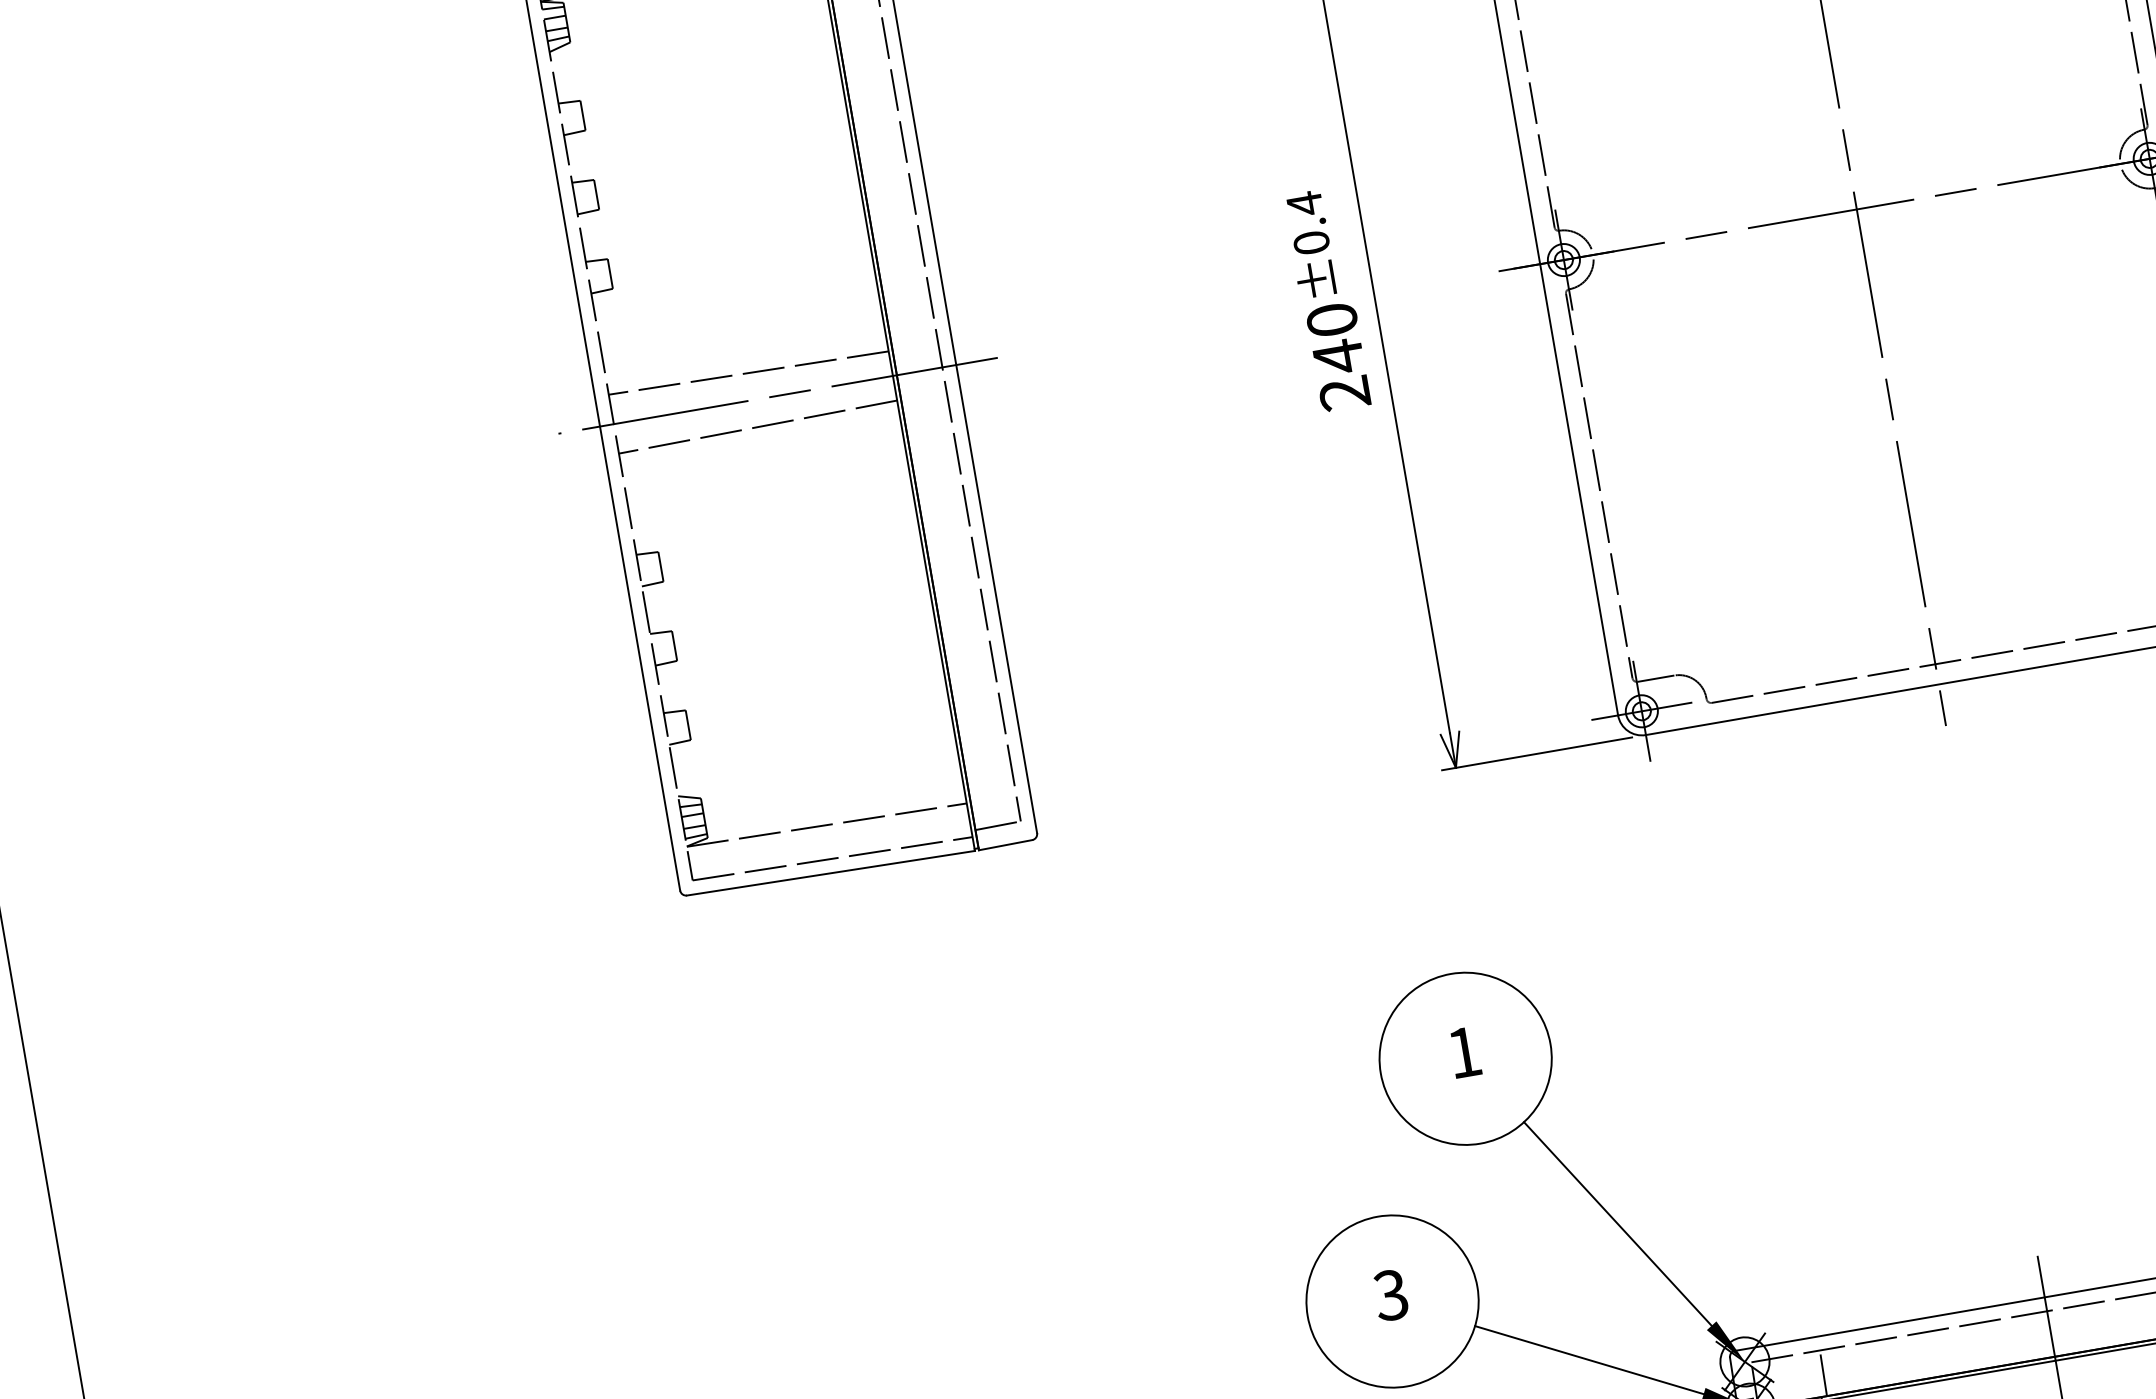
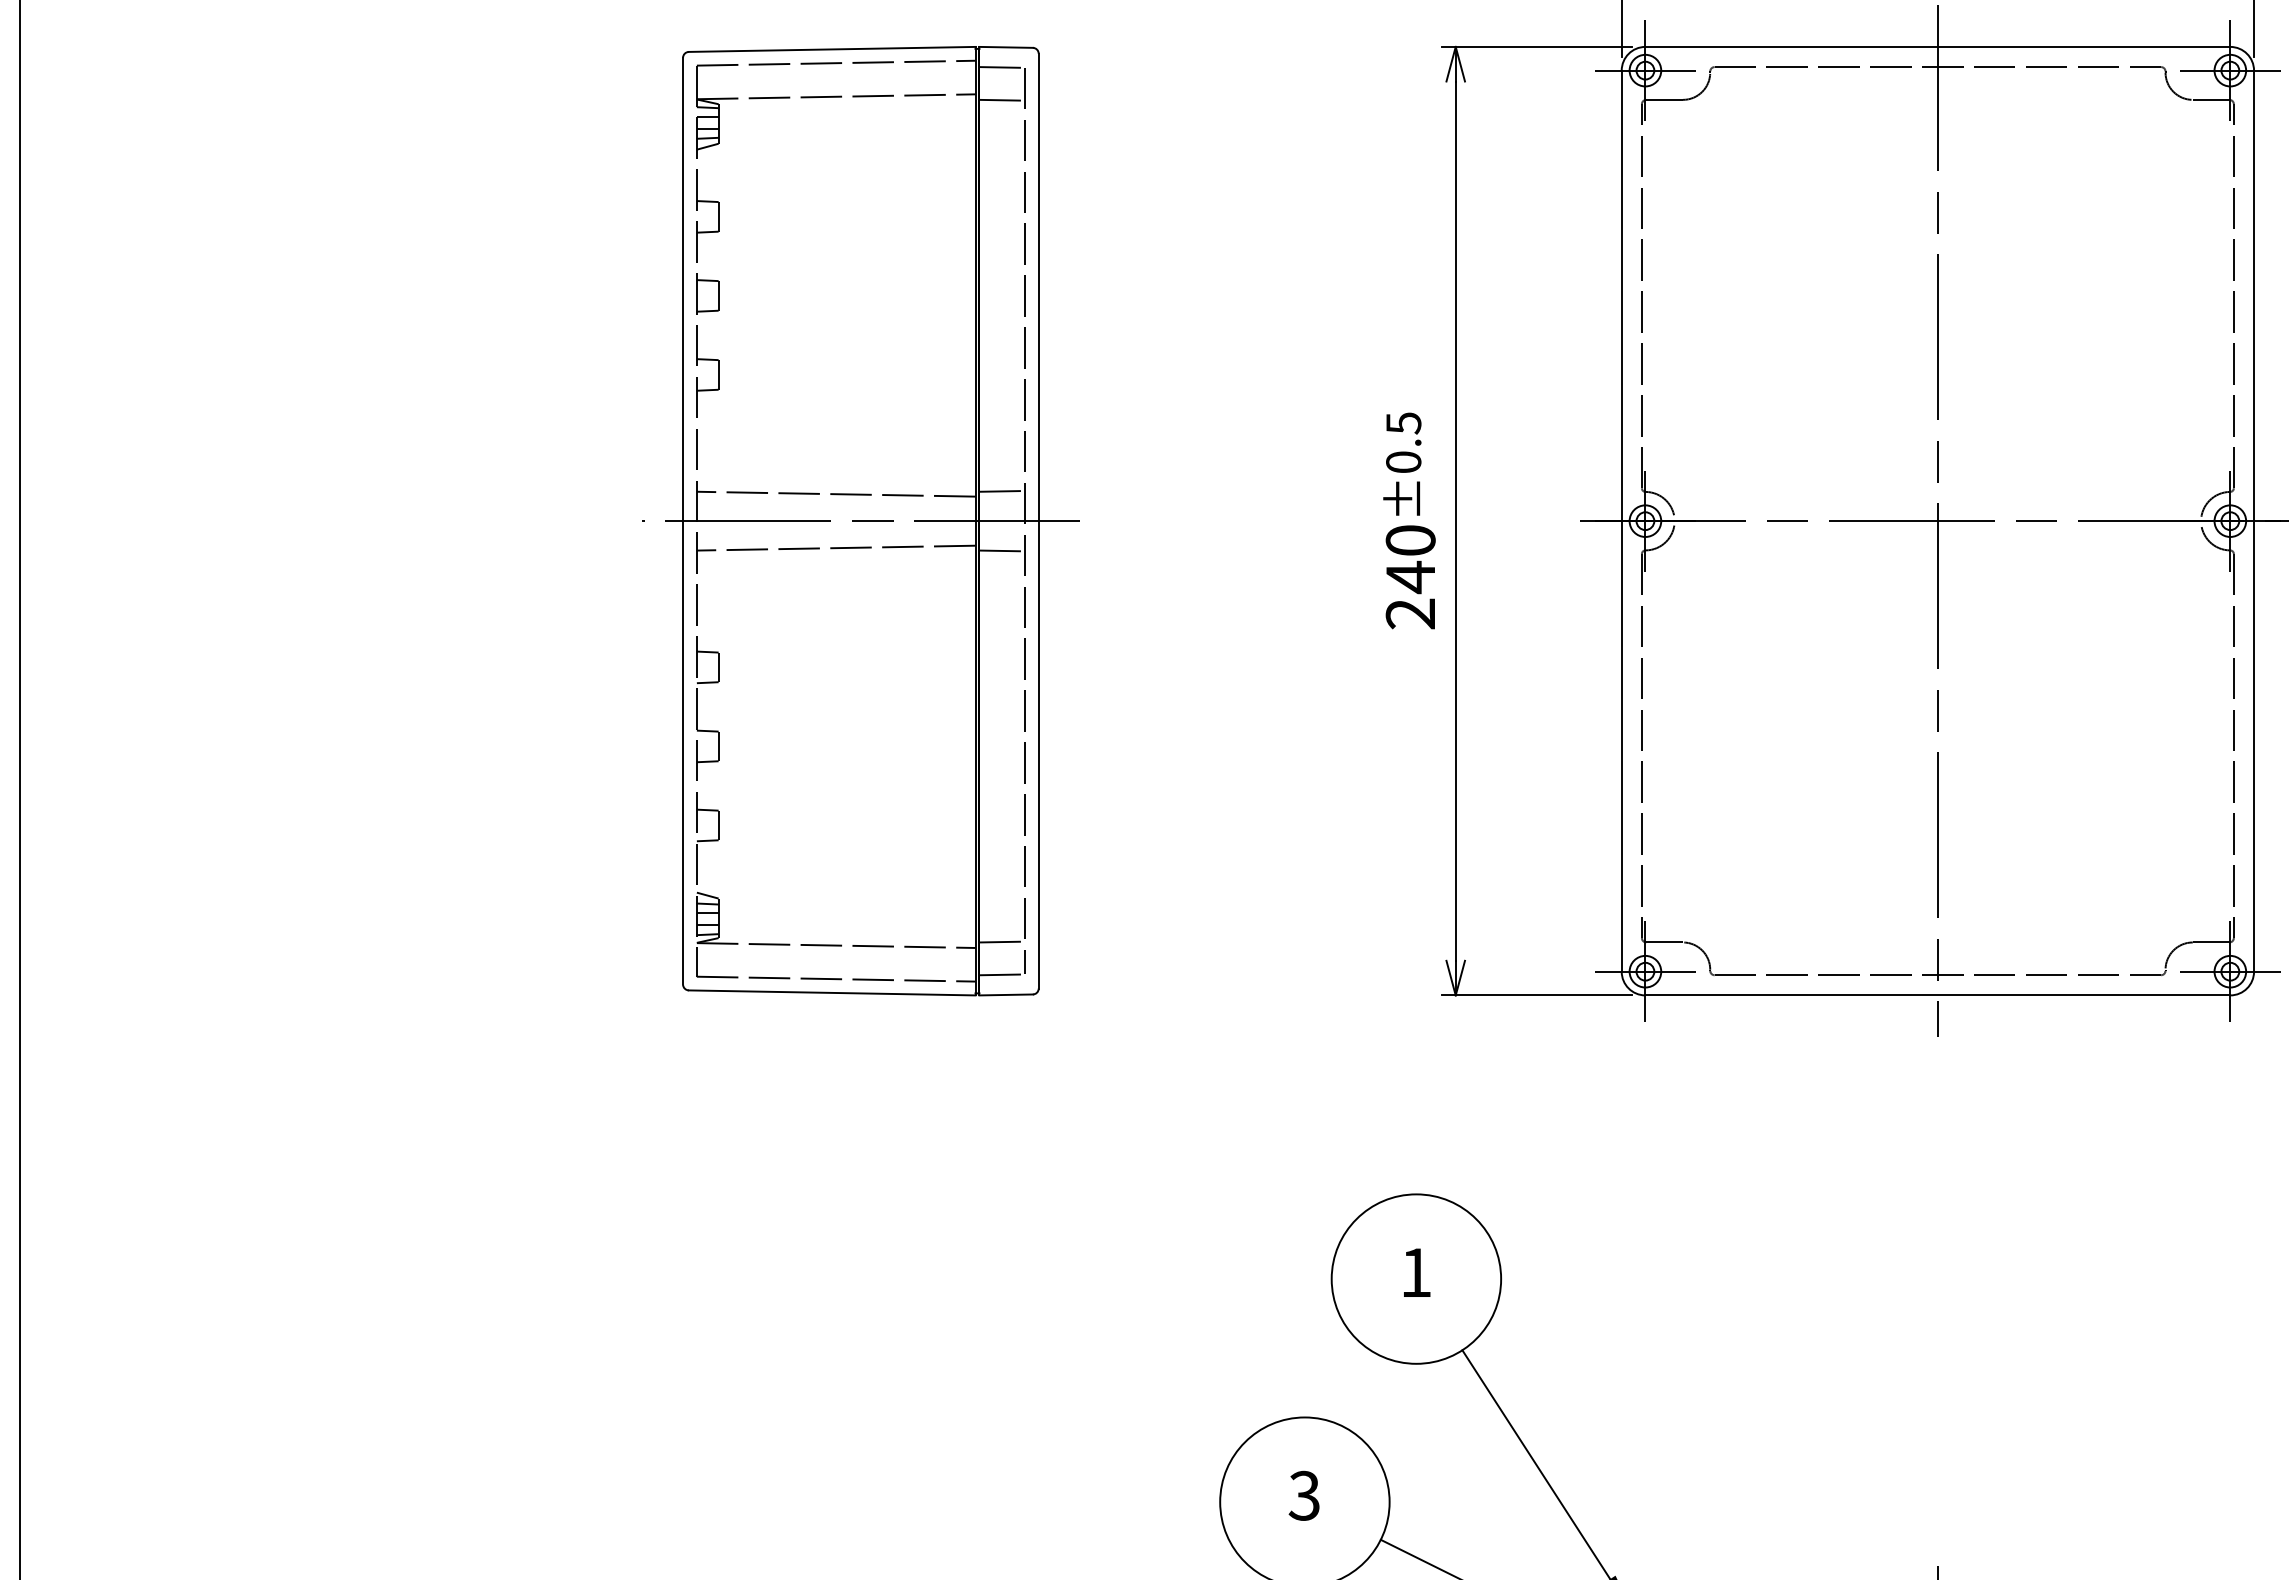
text: (1304, 204) -> (1403, 423), ±0.4 -> ±0.5
line: (913, 340) -> (1001, 490), added
line: (924, 400) -> (1001, 550), added
line: (991, 792) -> (1001, 941), added

